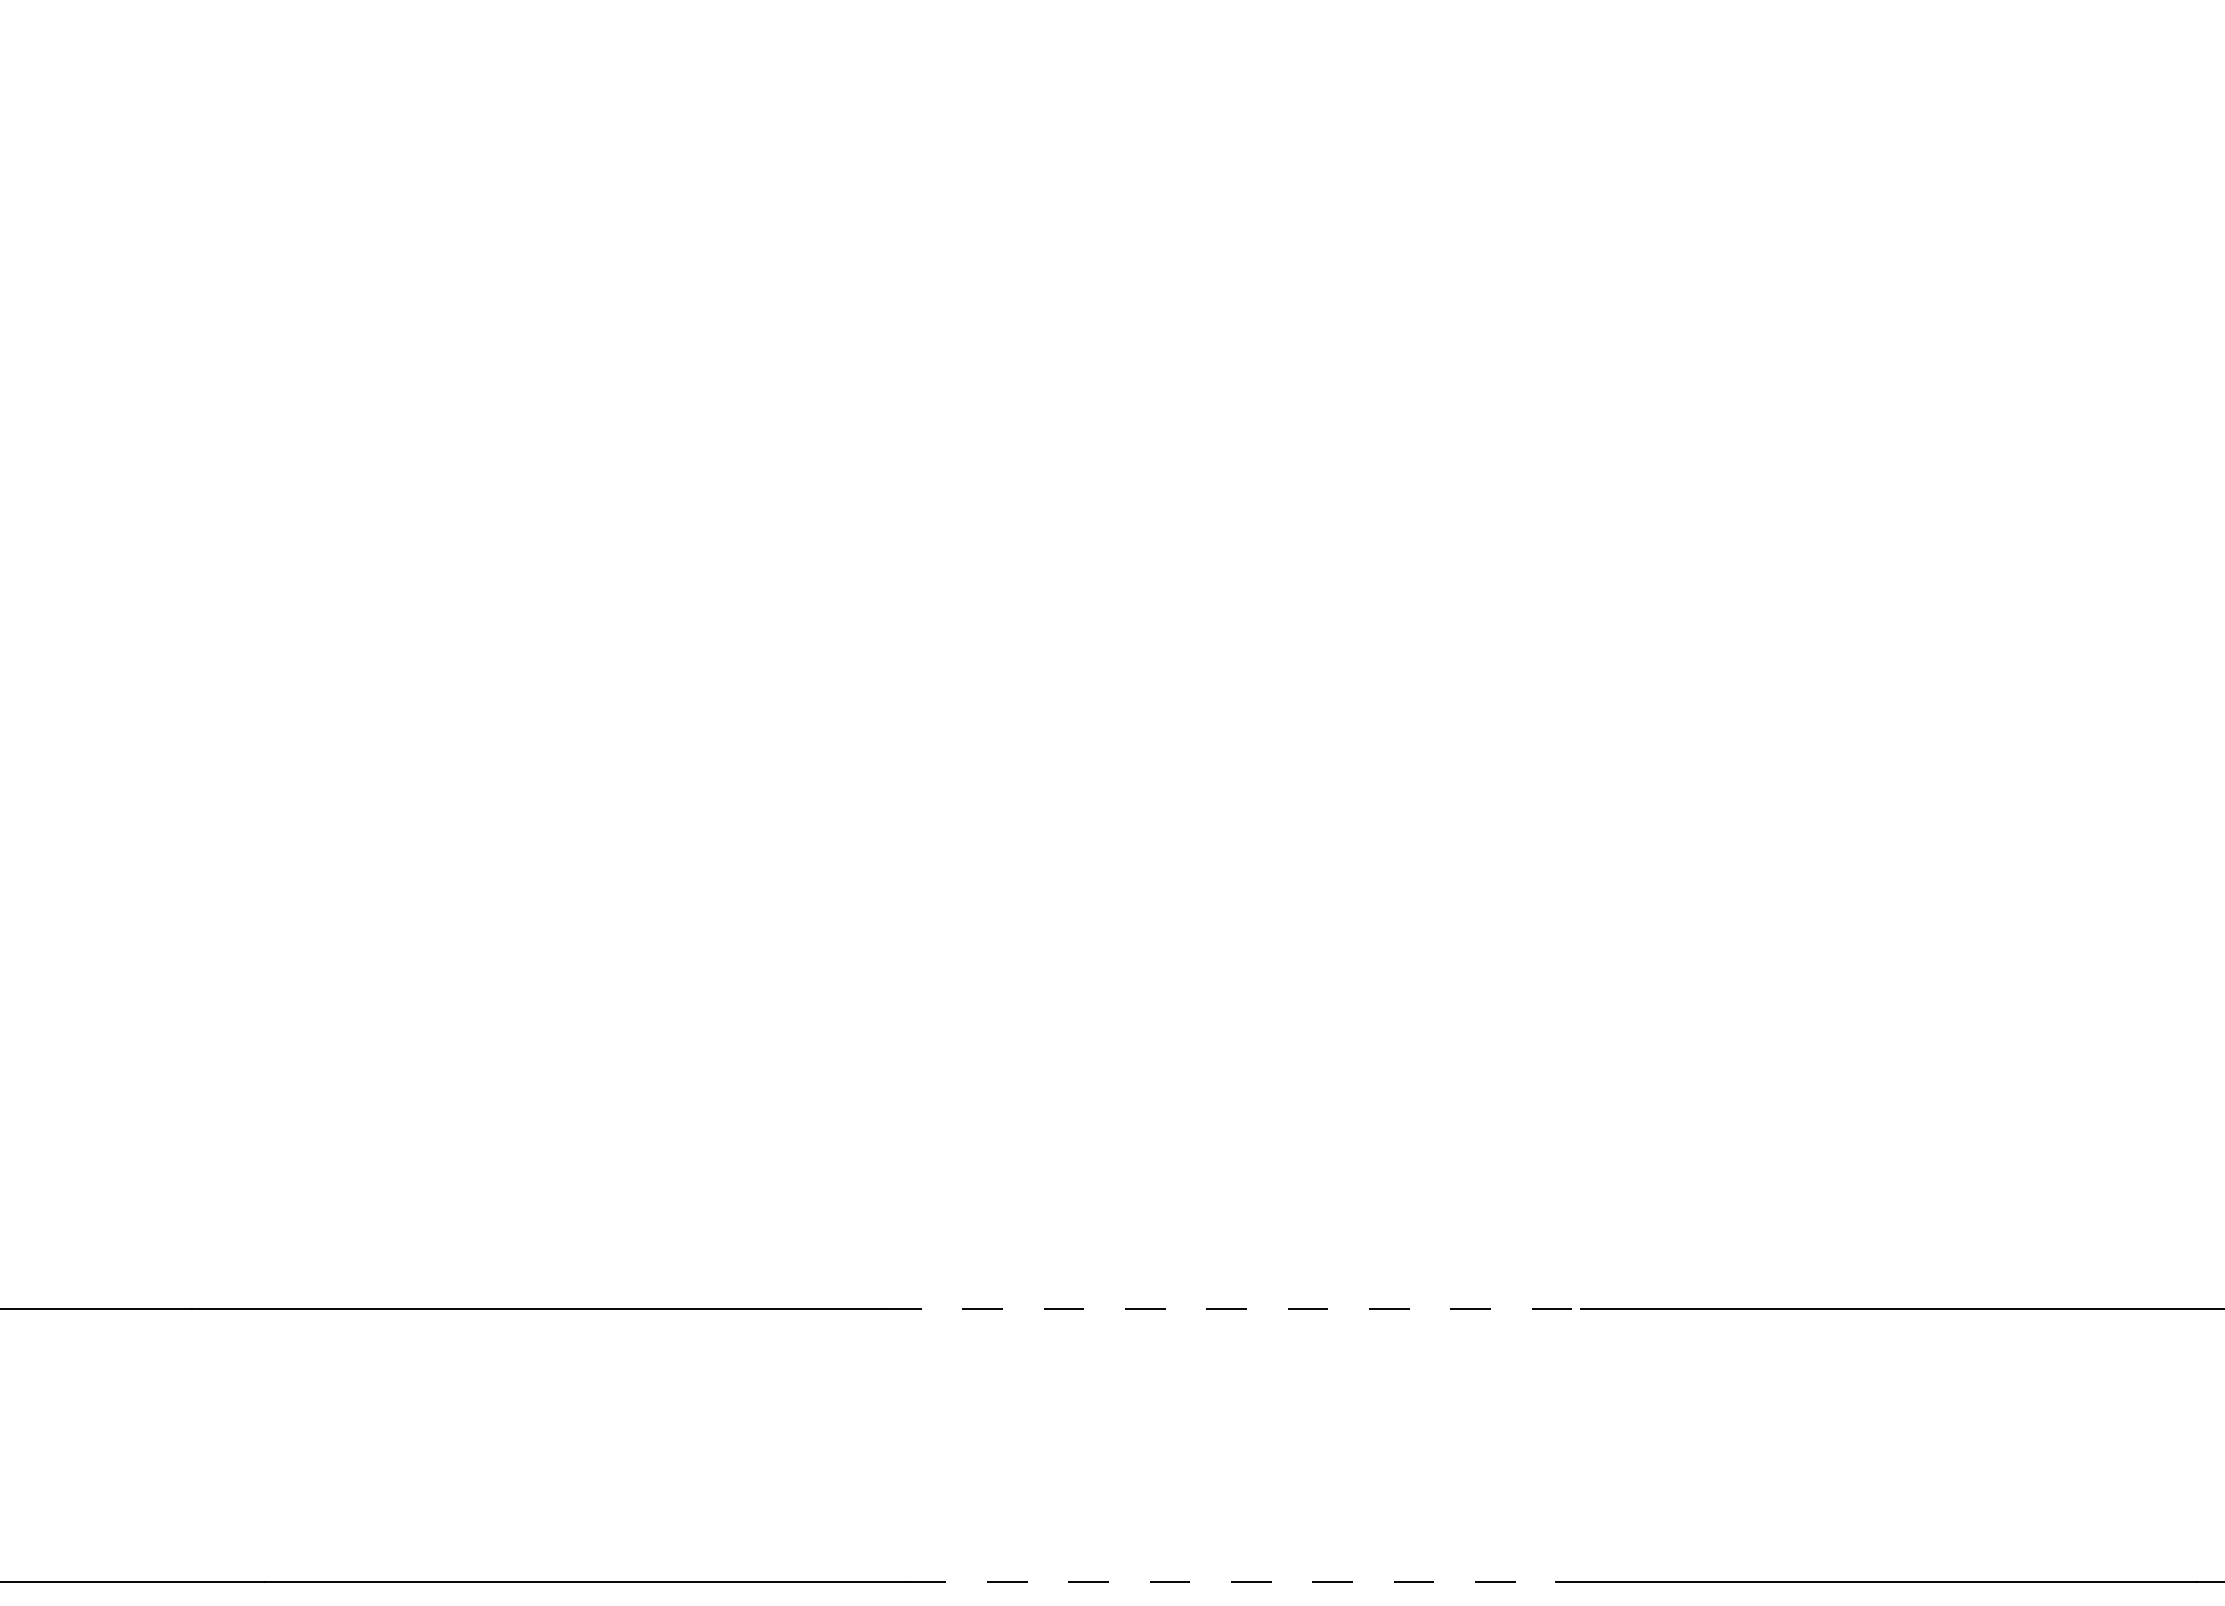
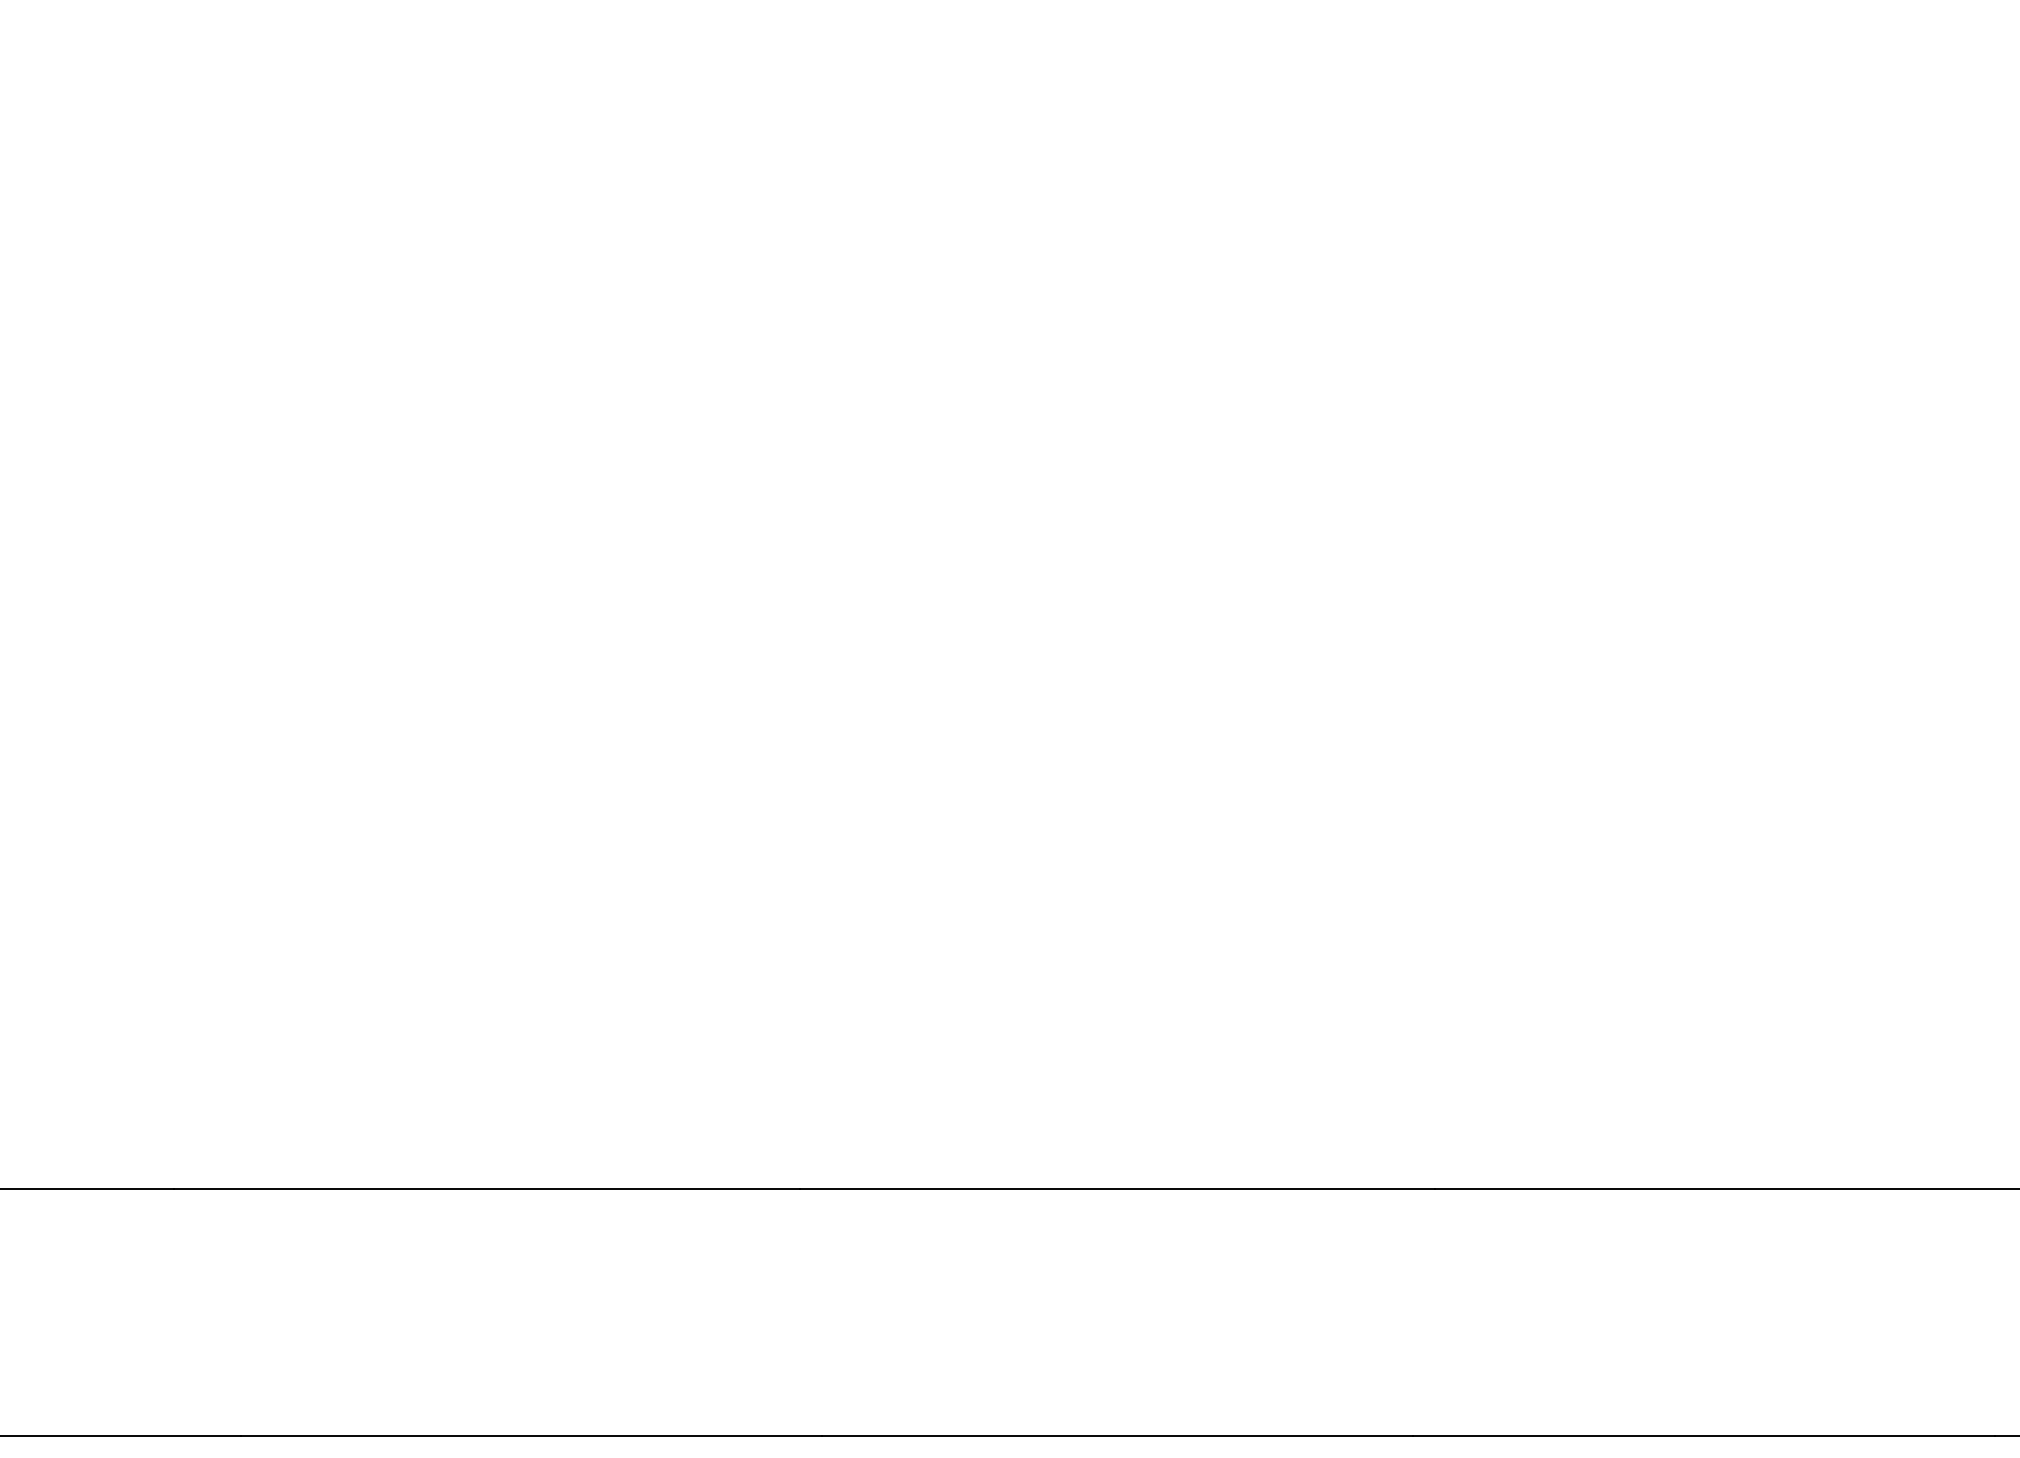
line: (1231, 1309) -> (1118, 1188), dashed -> solid
line: (1231, 1581) -> (1118, 1435), dashed -> solid

